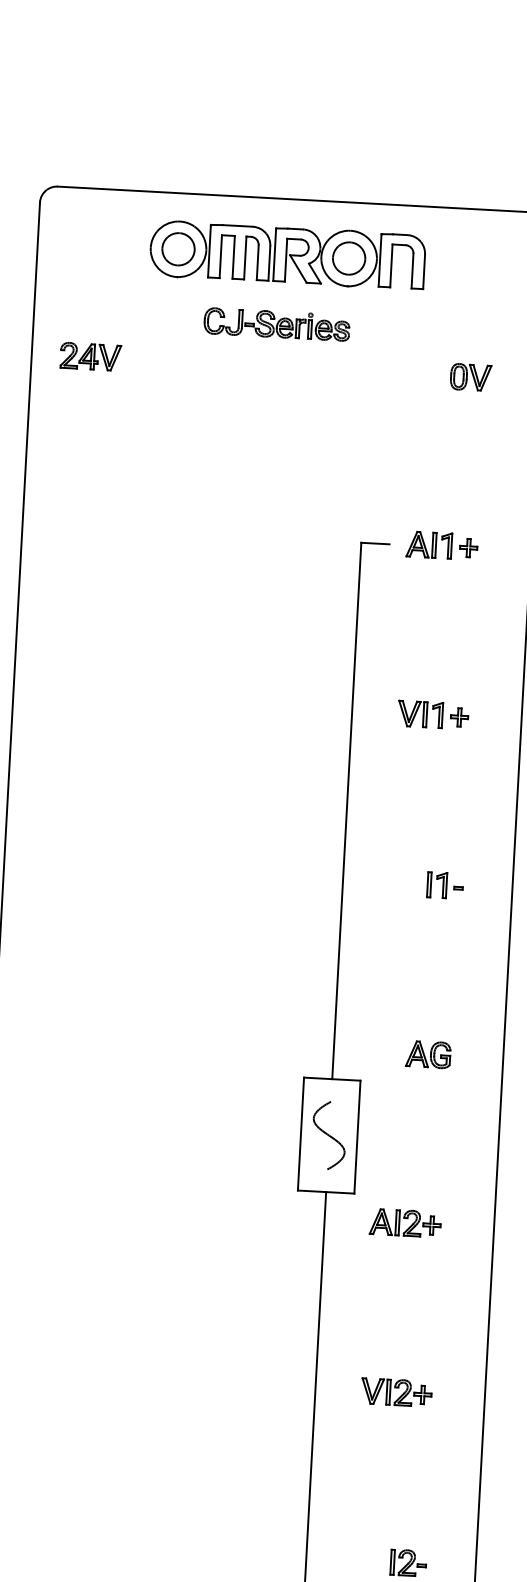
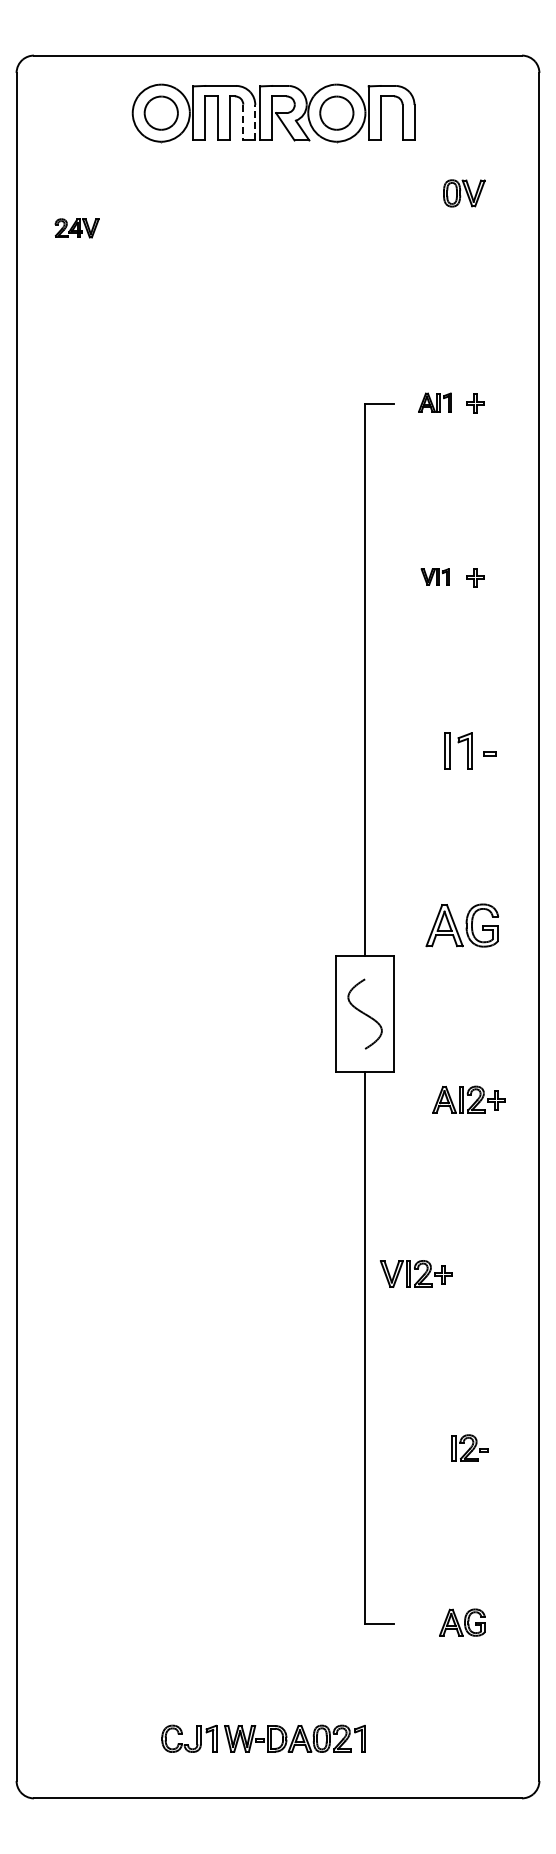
line: (257, 262) -> (243, 122), solid -> dashed
line: (269, 263) -> (255, 122), solid -> dashed
part: (277, 324) -> (266, 184), removed
part: (90, 356) -> (76, 228), size x0.7
part: (471, 377) -> (464, 193), moved
part: (428, 544) -> (434, 402), size x0.7
part: (419, 713) -> (434, 576), size x0.6
part: (444, 884) -> (469, 750), size x1.4
part: (428, 1054) -> (462, 925), size x1.6
part: (404, 1222) -> (468, 1099), moved
part: (396, 1392) -> (416, 1273), moved

